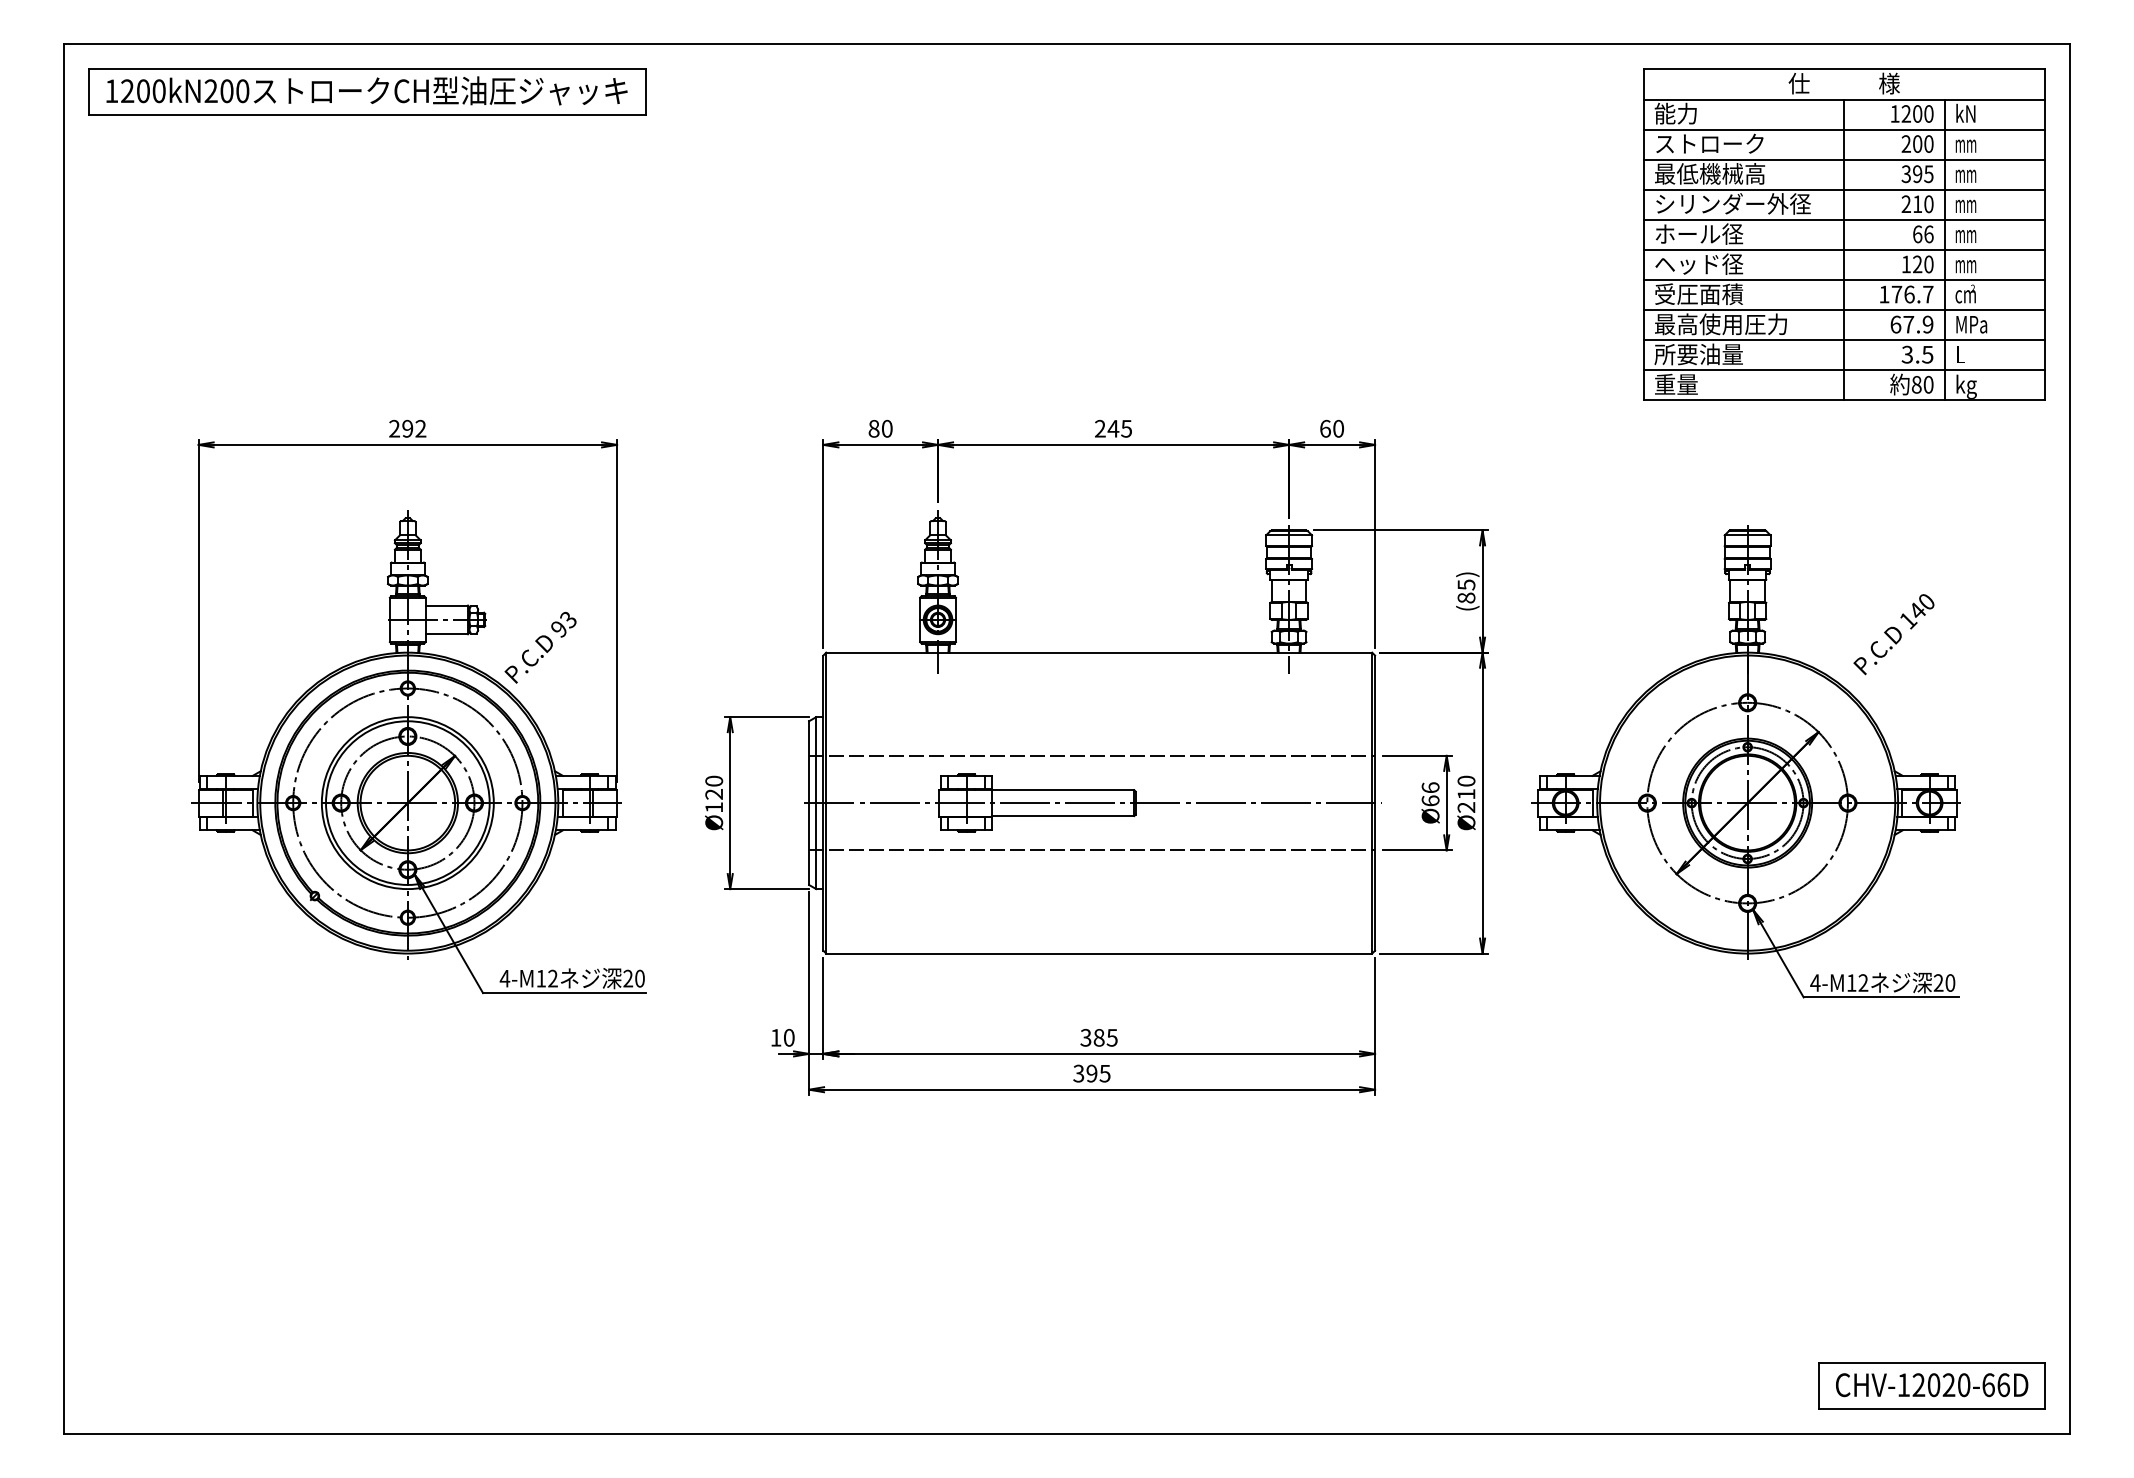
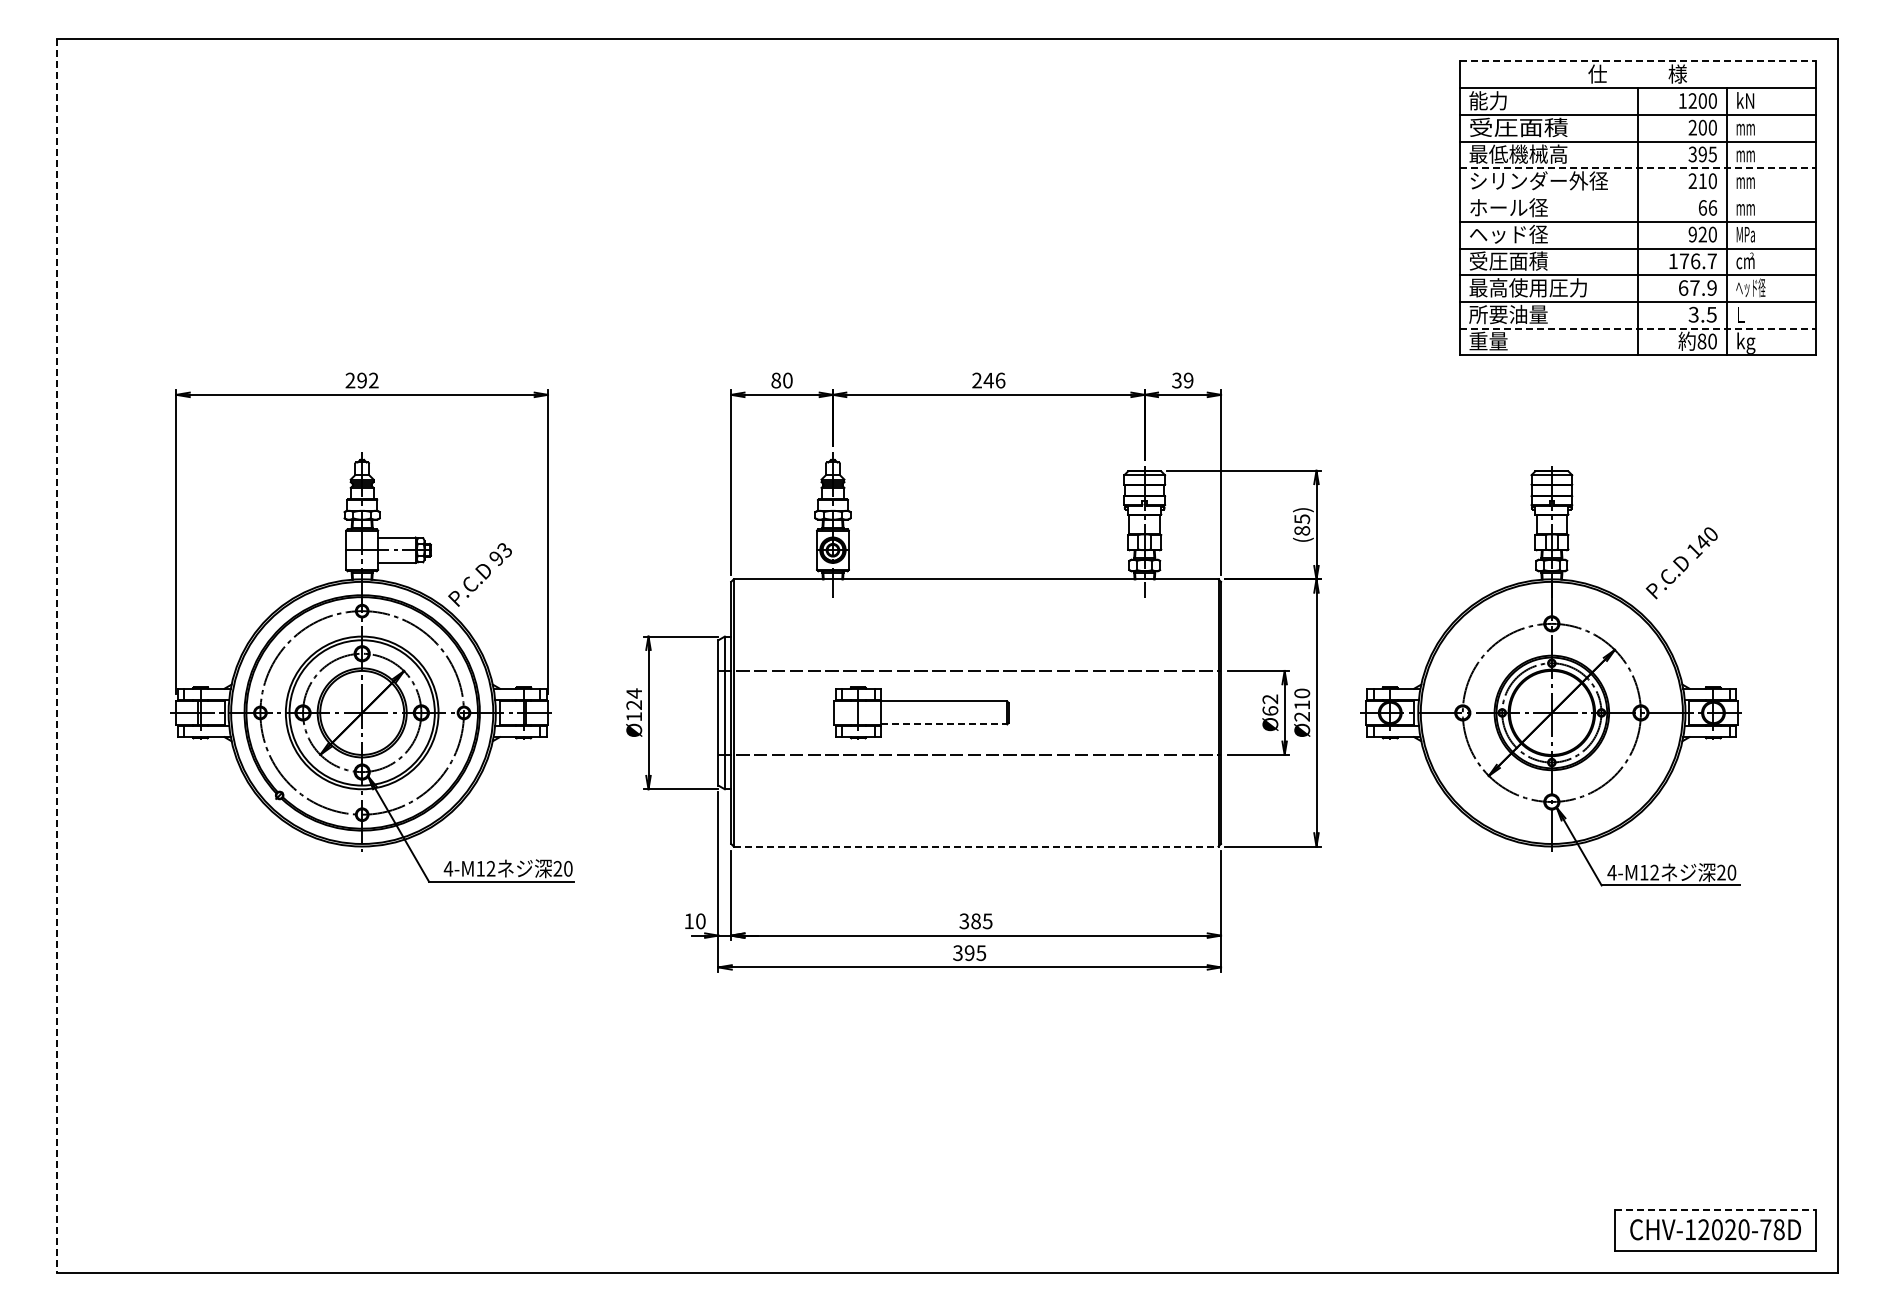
line: (1845, 69) -> (1638, 61), solid -> dashed
part: (366, 91) -> (325, 81), removed
text: (1710, 143) -> (1518, 127), ストローク -> 受圧面積
line: (1845, 189) -> (1638, 168), solid -> dashed
line: (1844, 220) -> (1637, 195), removed
text: (1906, 264) -> (1692, 234), 120 -> 920
text: (1965, 264) -> (1745, 234), mm -> MPa
text: (1971, 323) -> (1750, 287), MPa -> ヘッド径
line: (1845, 370) -> (1638, 328), solid -> dashed
text: (1126, 428) -> (1000, 380), 245 -> 246
text: (1331, 428) -> (1182, 380), 60 -> 39
line: (63, 739) -> (56, 656), solid -> dashed
text: (714, 781) -> (634, 693), Ø120 -> Ø124
text: (1430, 787) -> (1270, 699), Ø66 -> Ø62
line: (1092, 802) -> (970, 712), removed
line: (1063, 816) -> (944, 724), solid -> dashed
line: (1099, 953) -> (976, 846), solid -> dashed
line: (1933, 1363) -> (1716, 1210), solid -> dashed
text: (1996, 1384) -> (1772, 1229), CHV-12020-66D -> CHV-12020-78D

